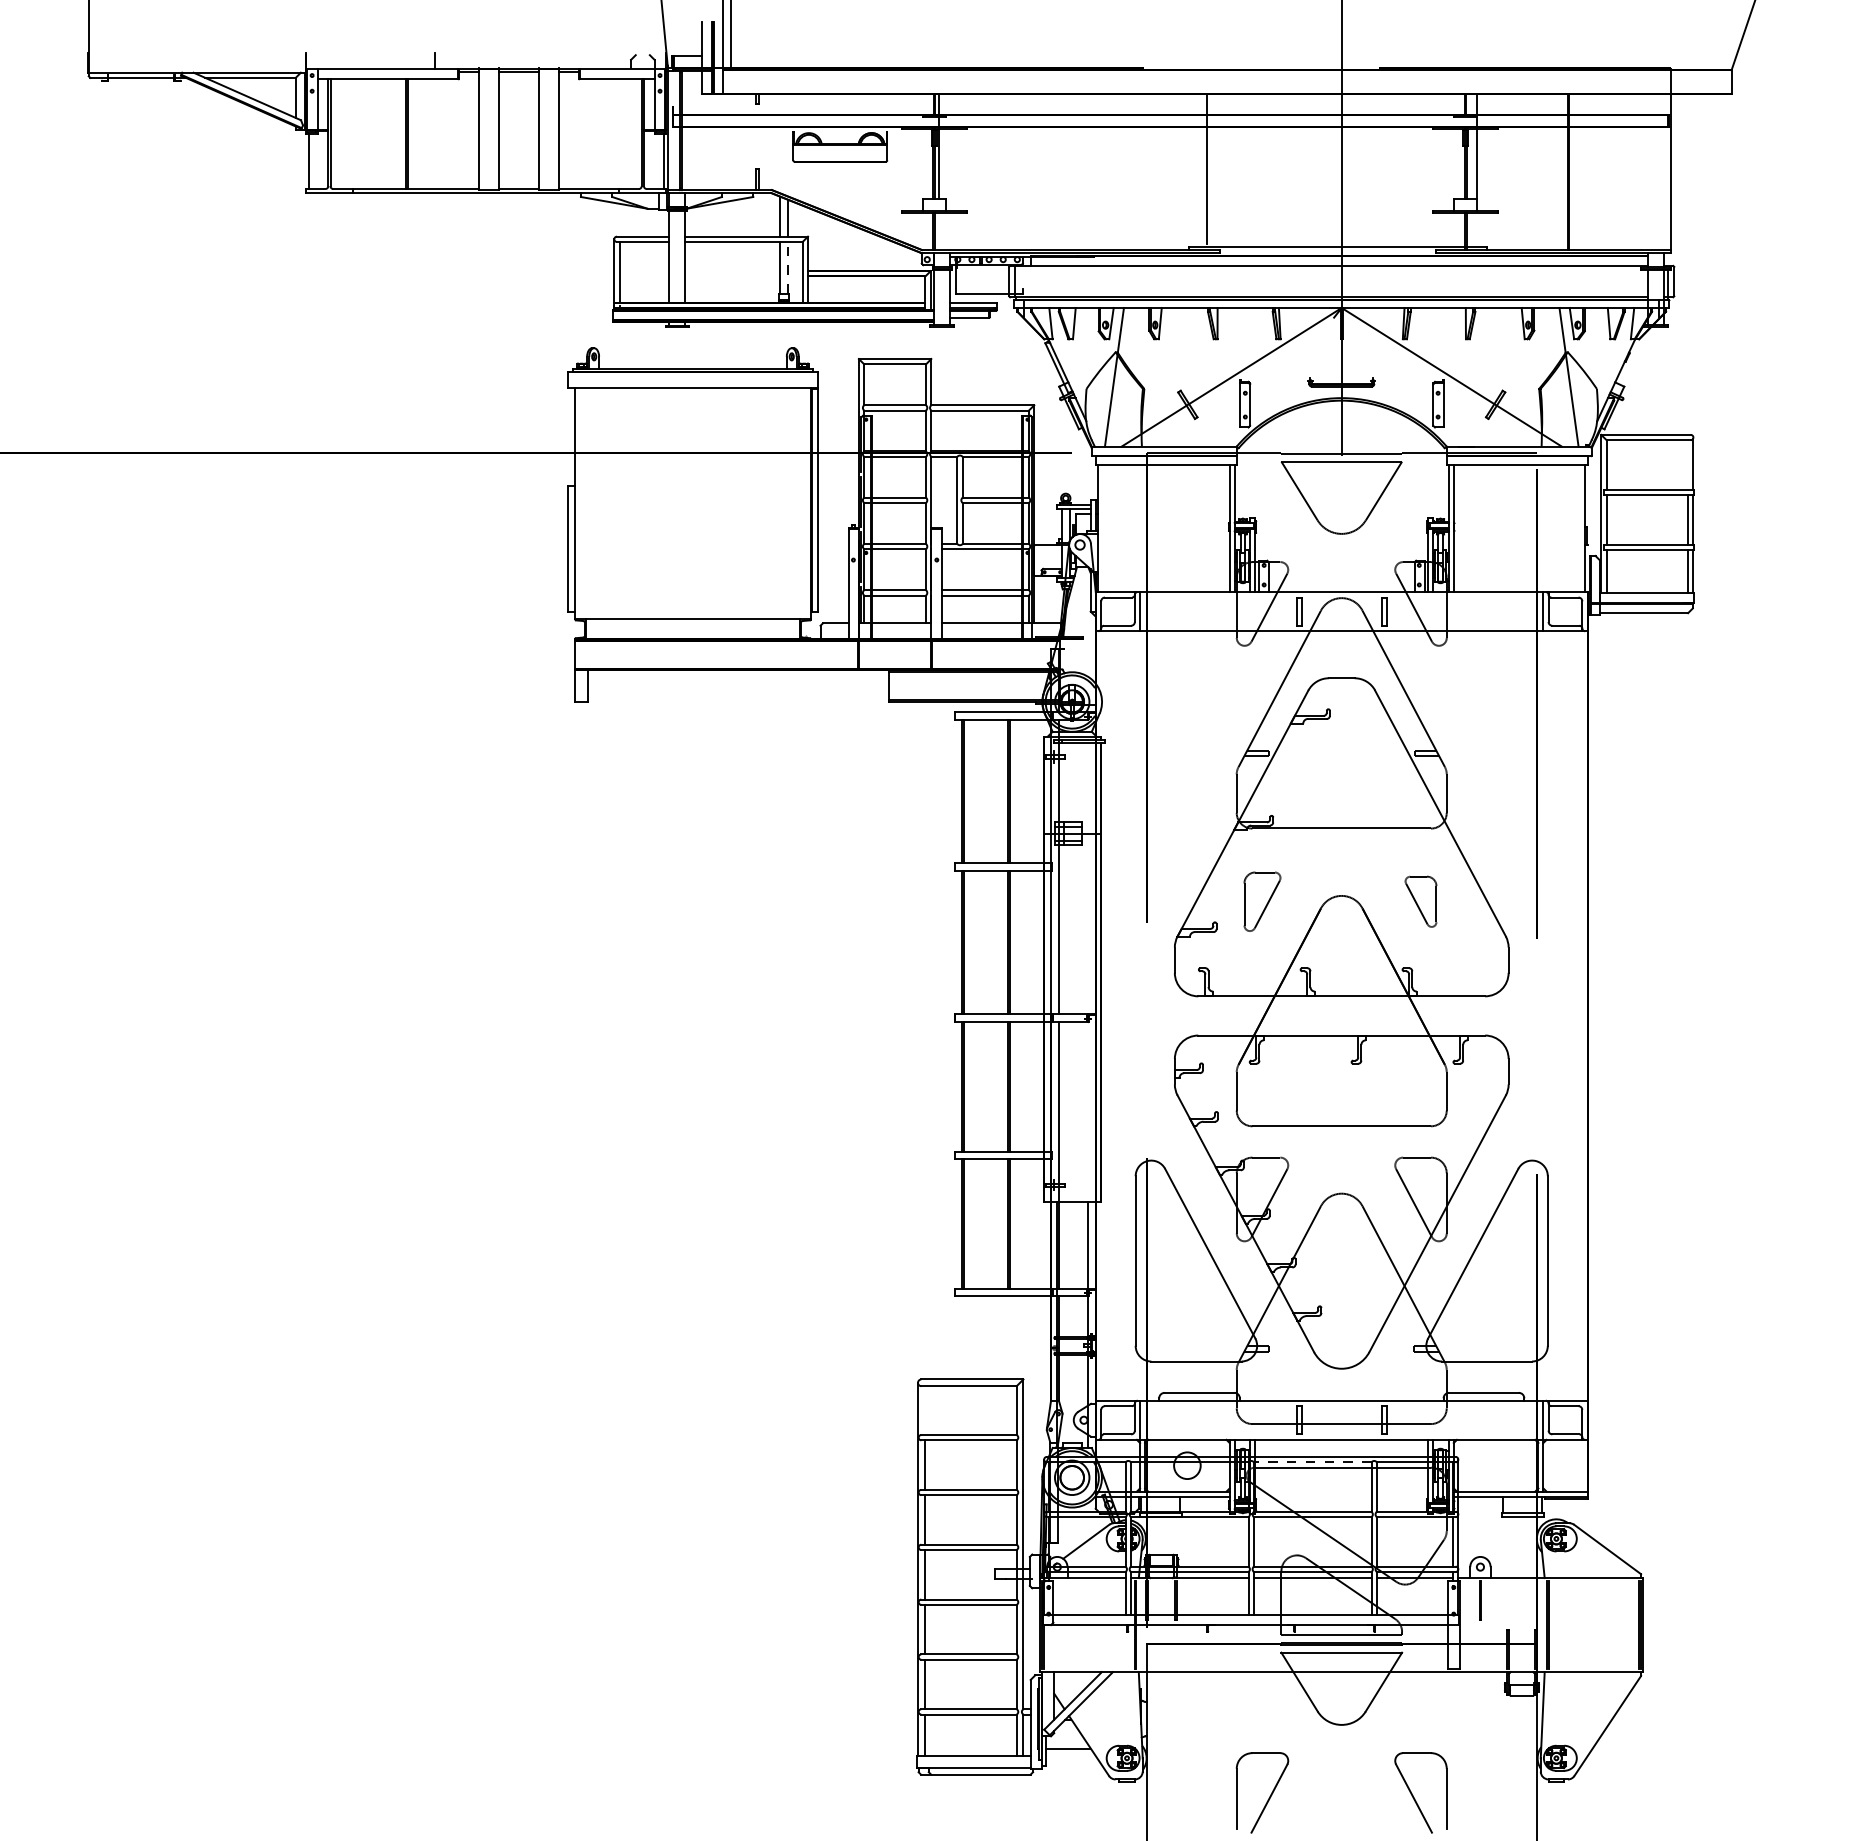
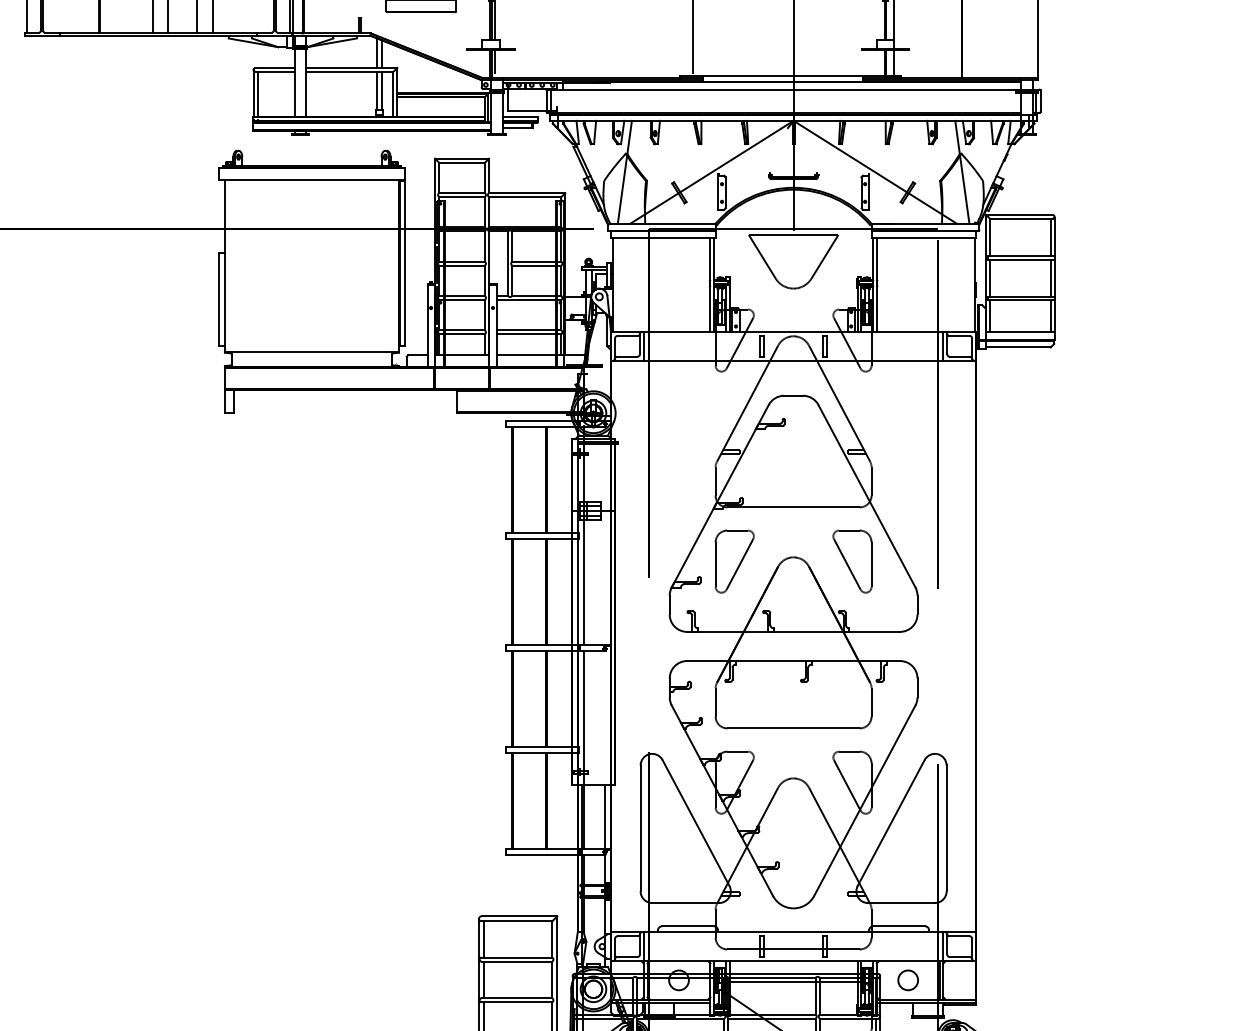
line: (939, 228) -> (494, 61), added
line: (1476, 228) -> (893, 61), added
line: (787, 267) -> (382, 90), dashed -> solid
line: (1688, 464) -> (1051, 237), added
part: (1262, 901) -> (734, 561), size x1.43
part: (1420, 901) -> (852, 561), size x1.67
line: (924, 1410) -> (483, 939), added
line: (1312, 1462) -> (771, 977), dashed -> solid
circle: (1495, 1465) -> (907, 980), added

